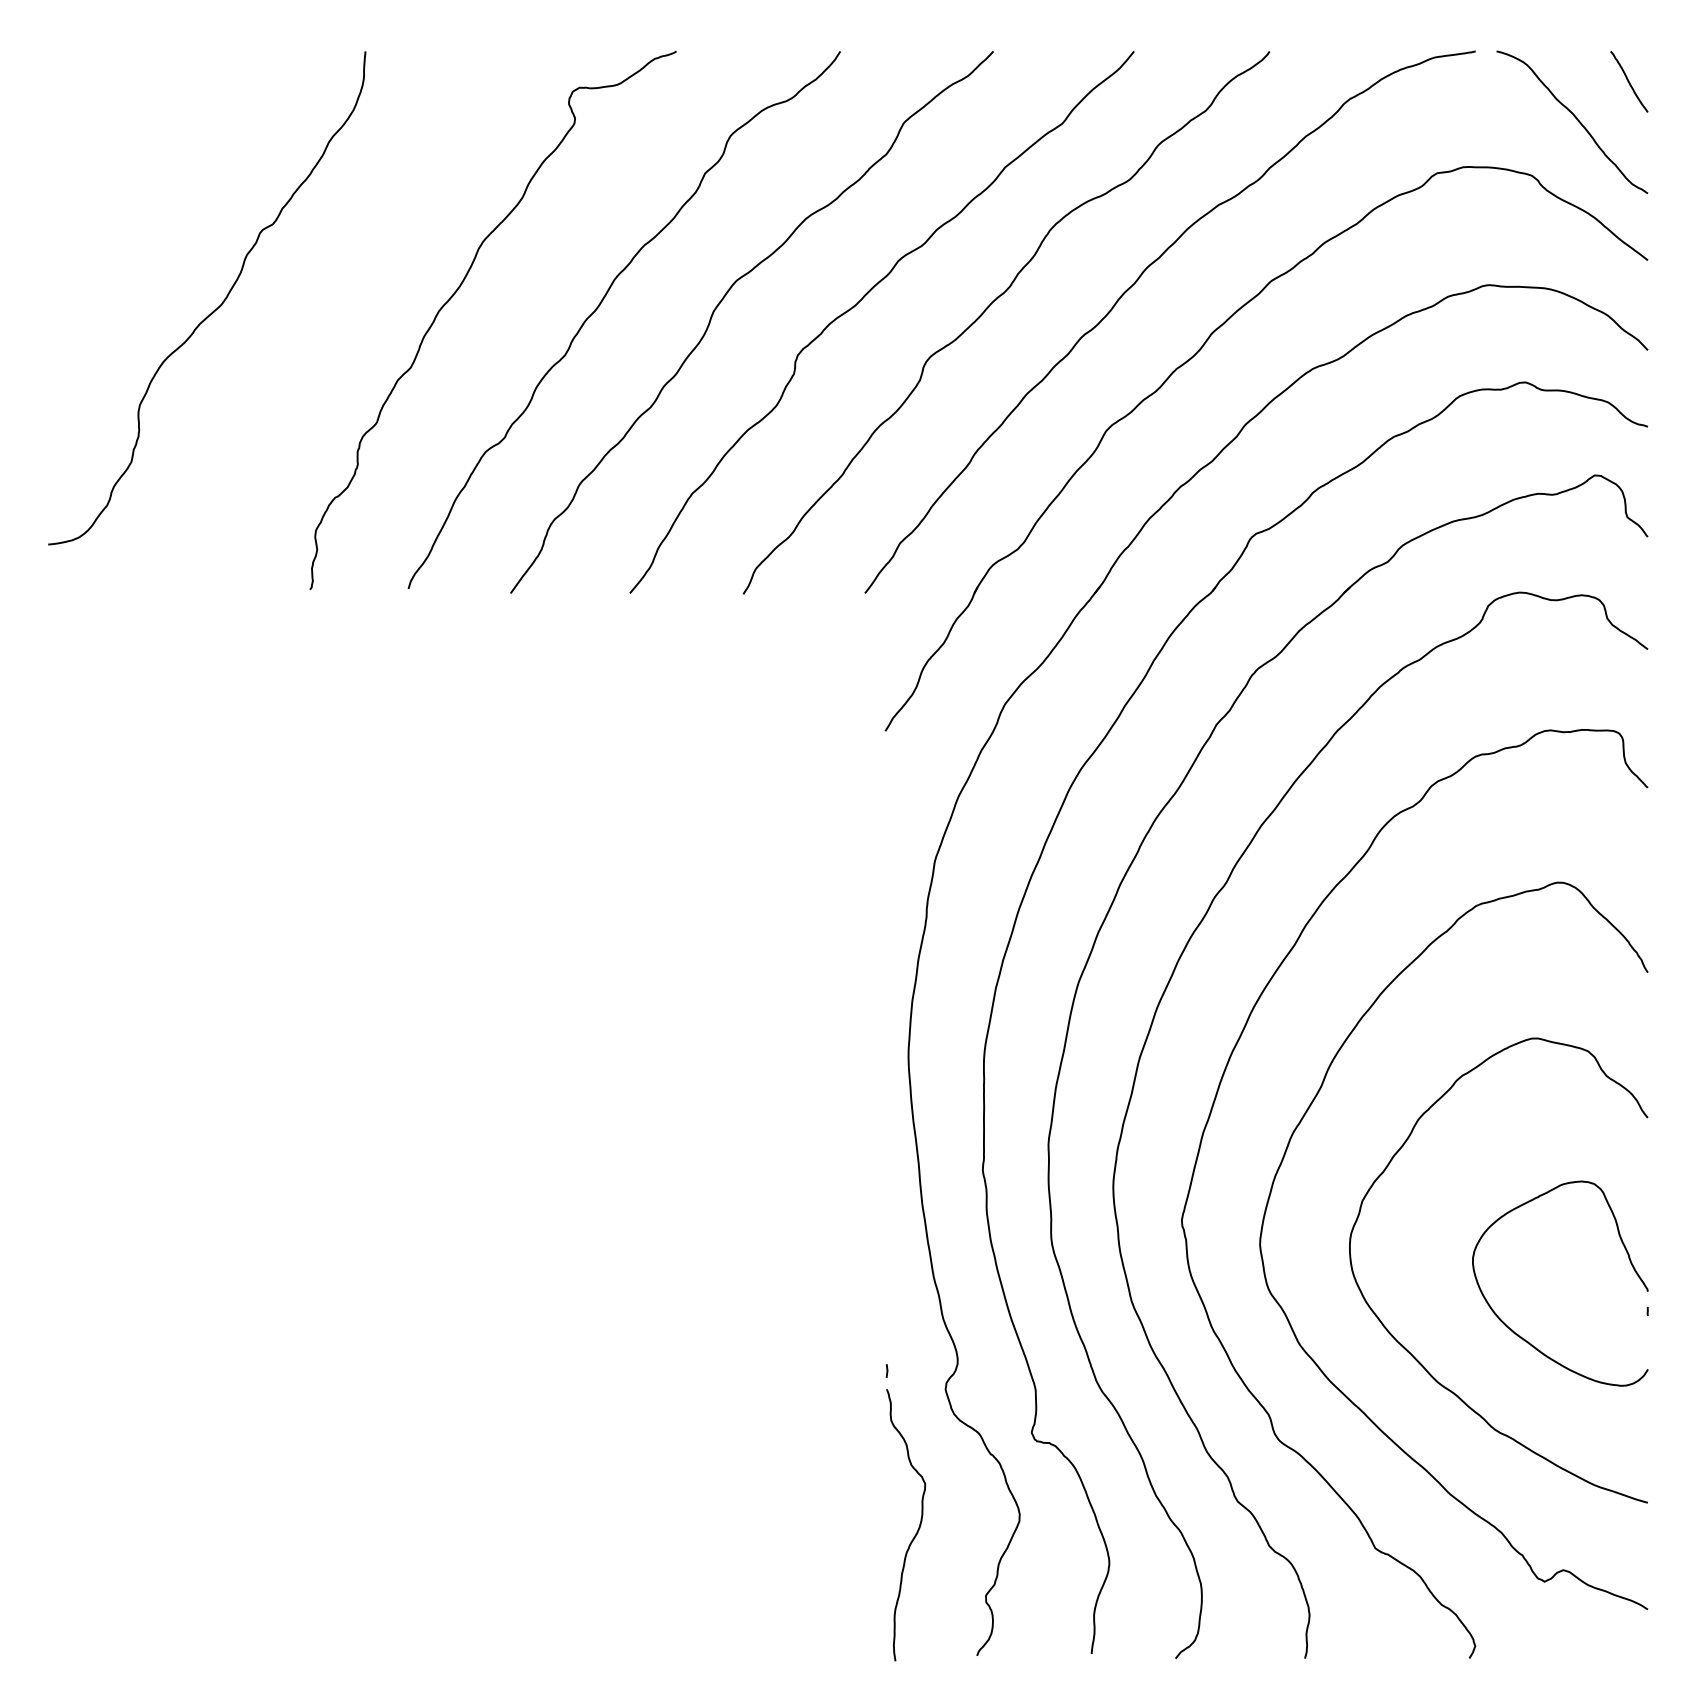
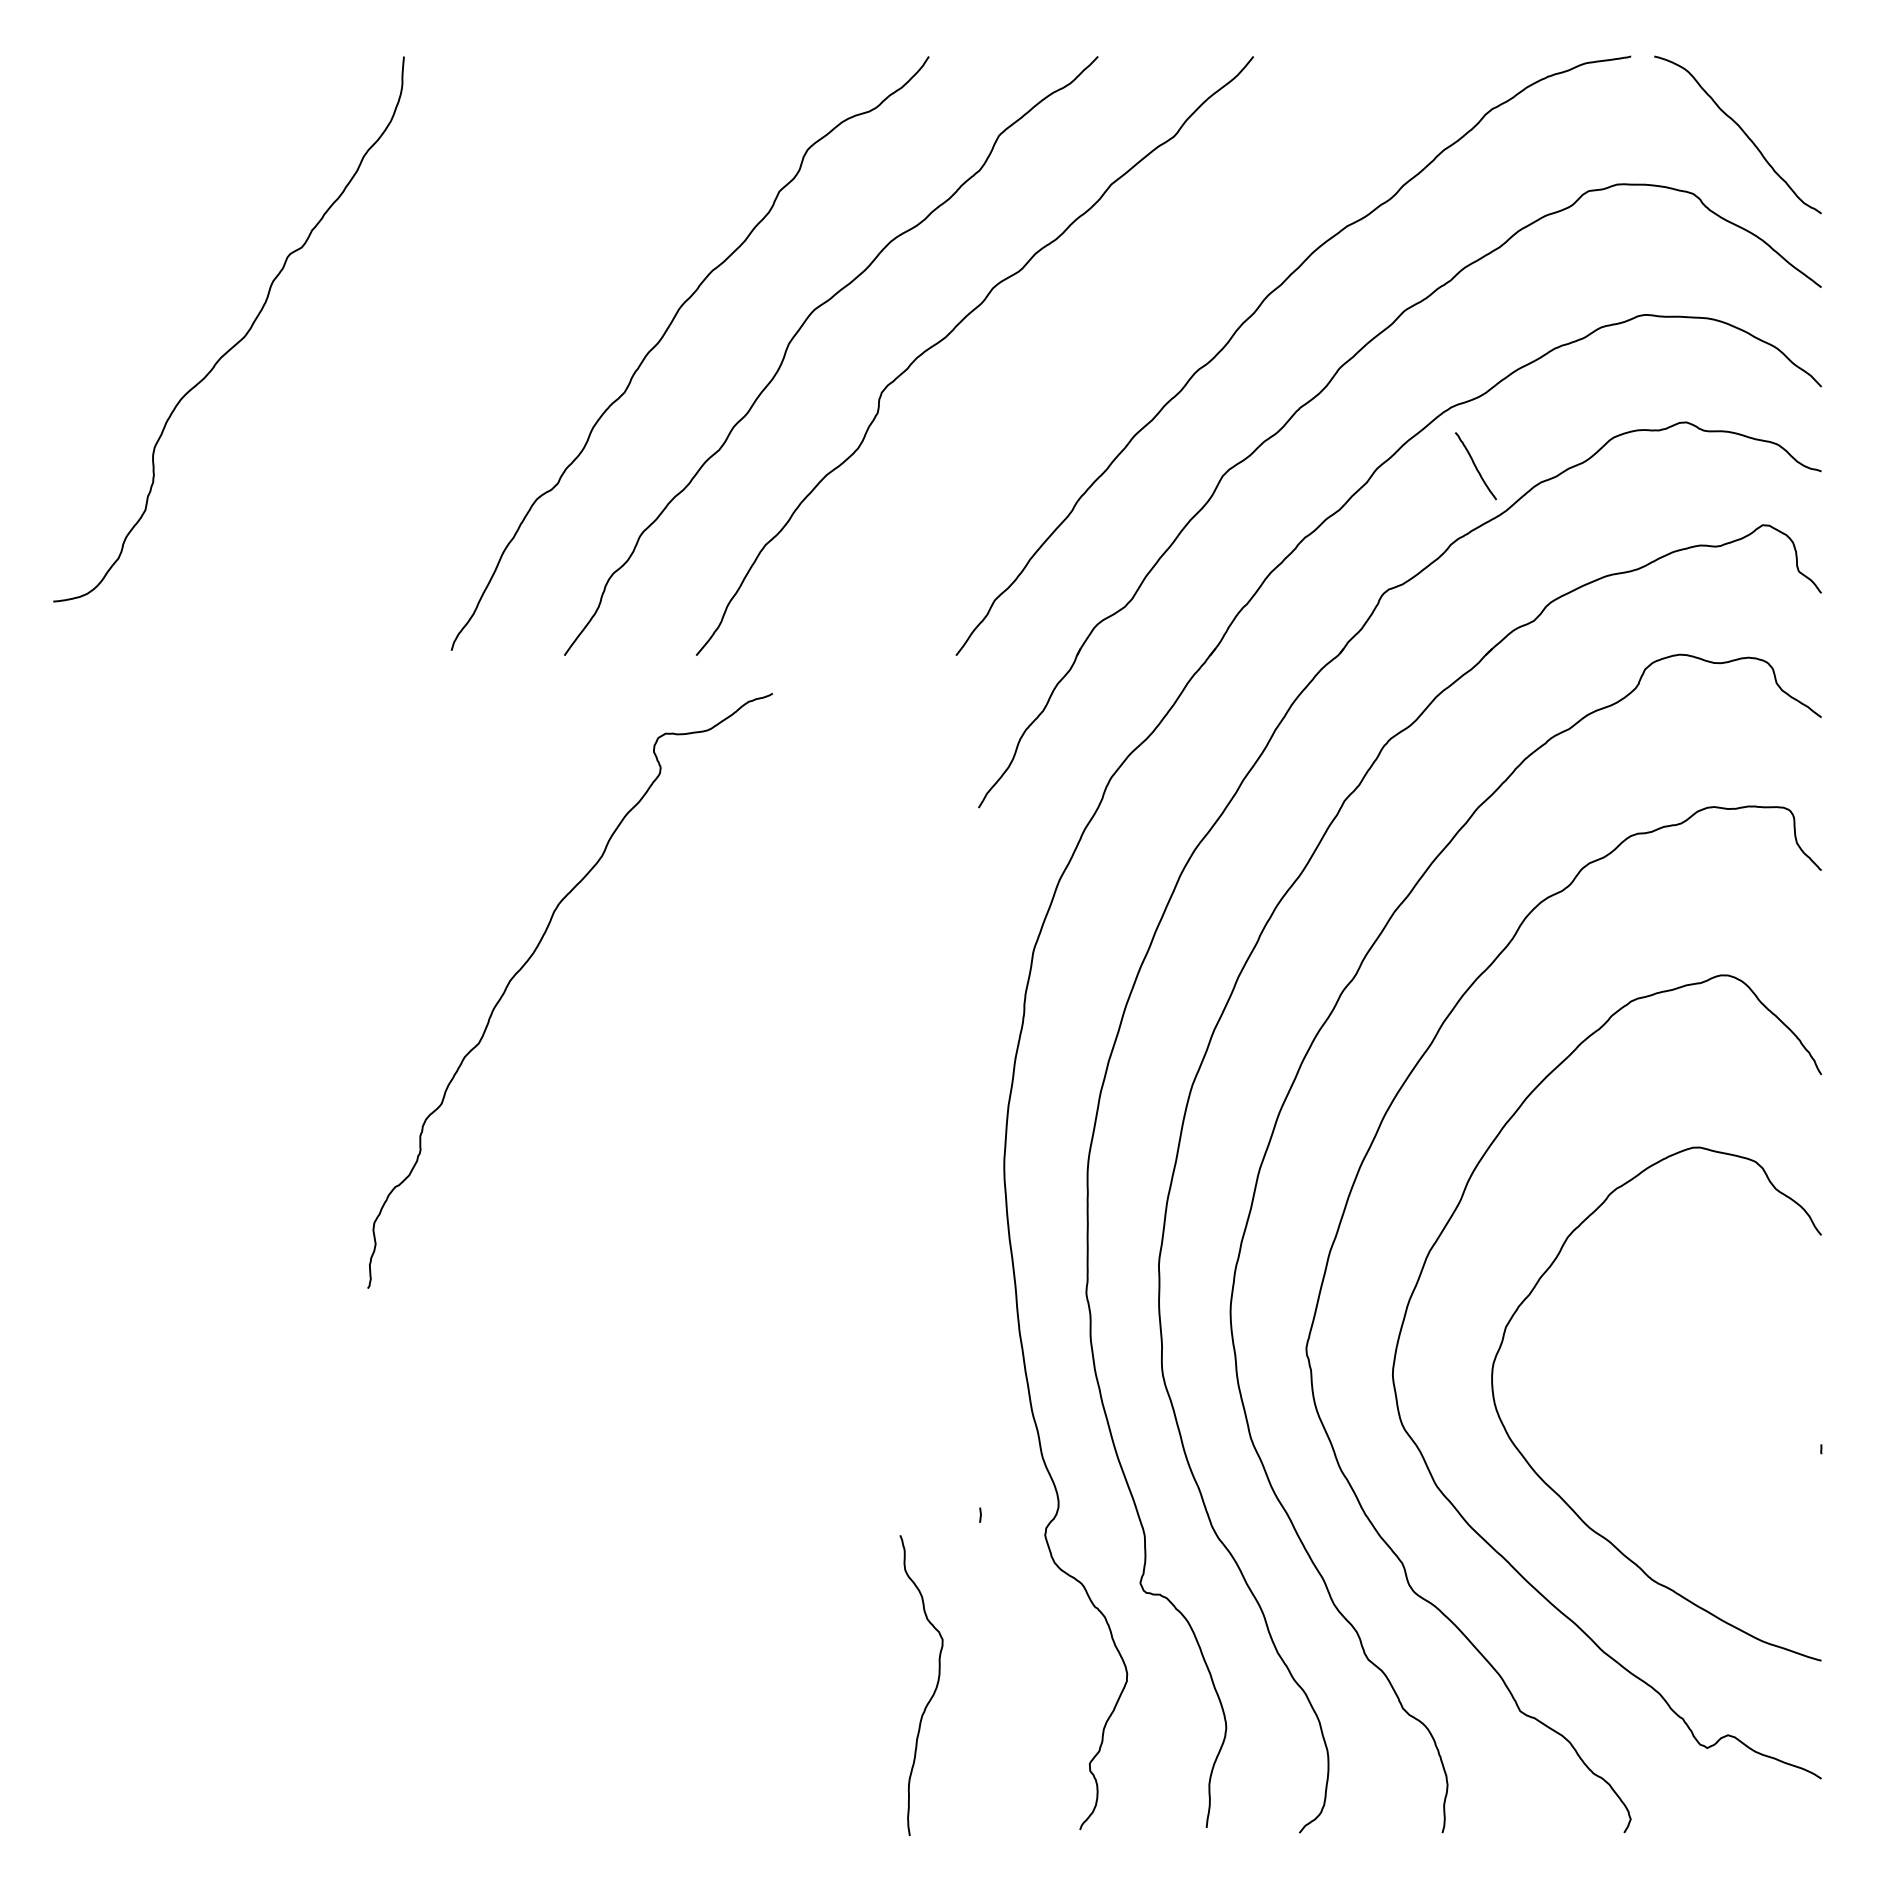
curve: (1629, 82) -> (1476, 466), moved
curve: (456, 292) -> (529, 960), moved
curve: (990, 306) -> (1094, 338), removed
curve: (1522, 1336) -> (1682, 1477), removed
curve: (917, 1528) -> (934, 1689), moved

